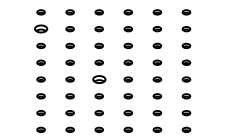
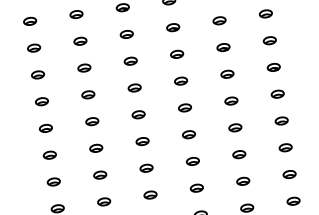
part: (40, 29) -> (33, 48), size x0.62
part: (98, 79) -> (137, 114), size x0.62

